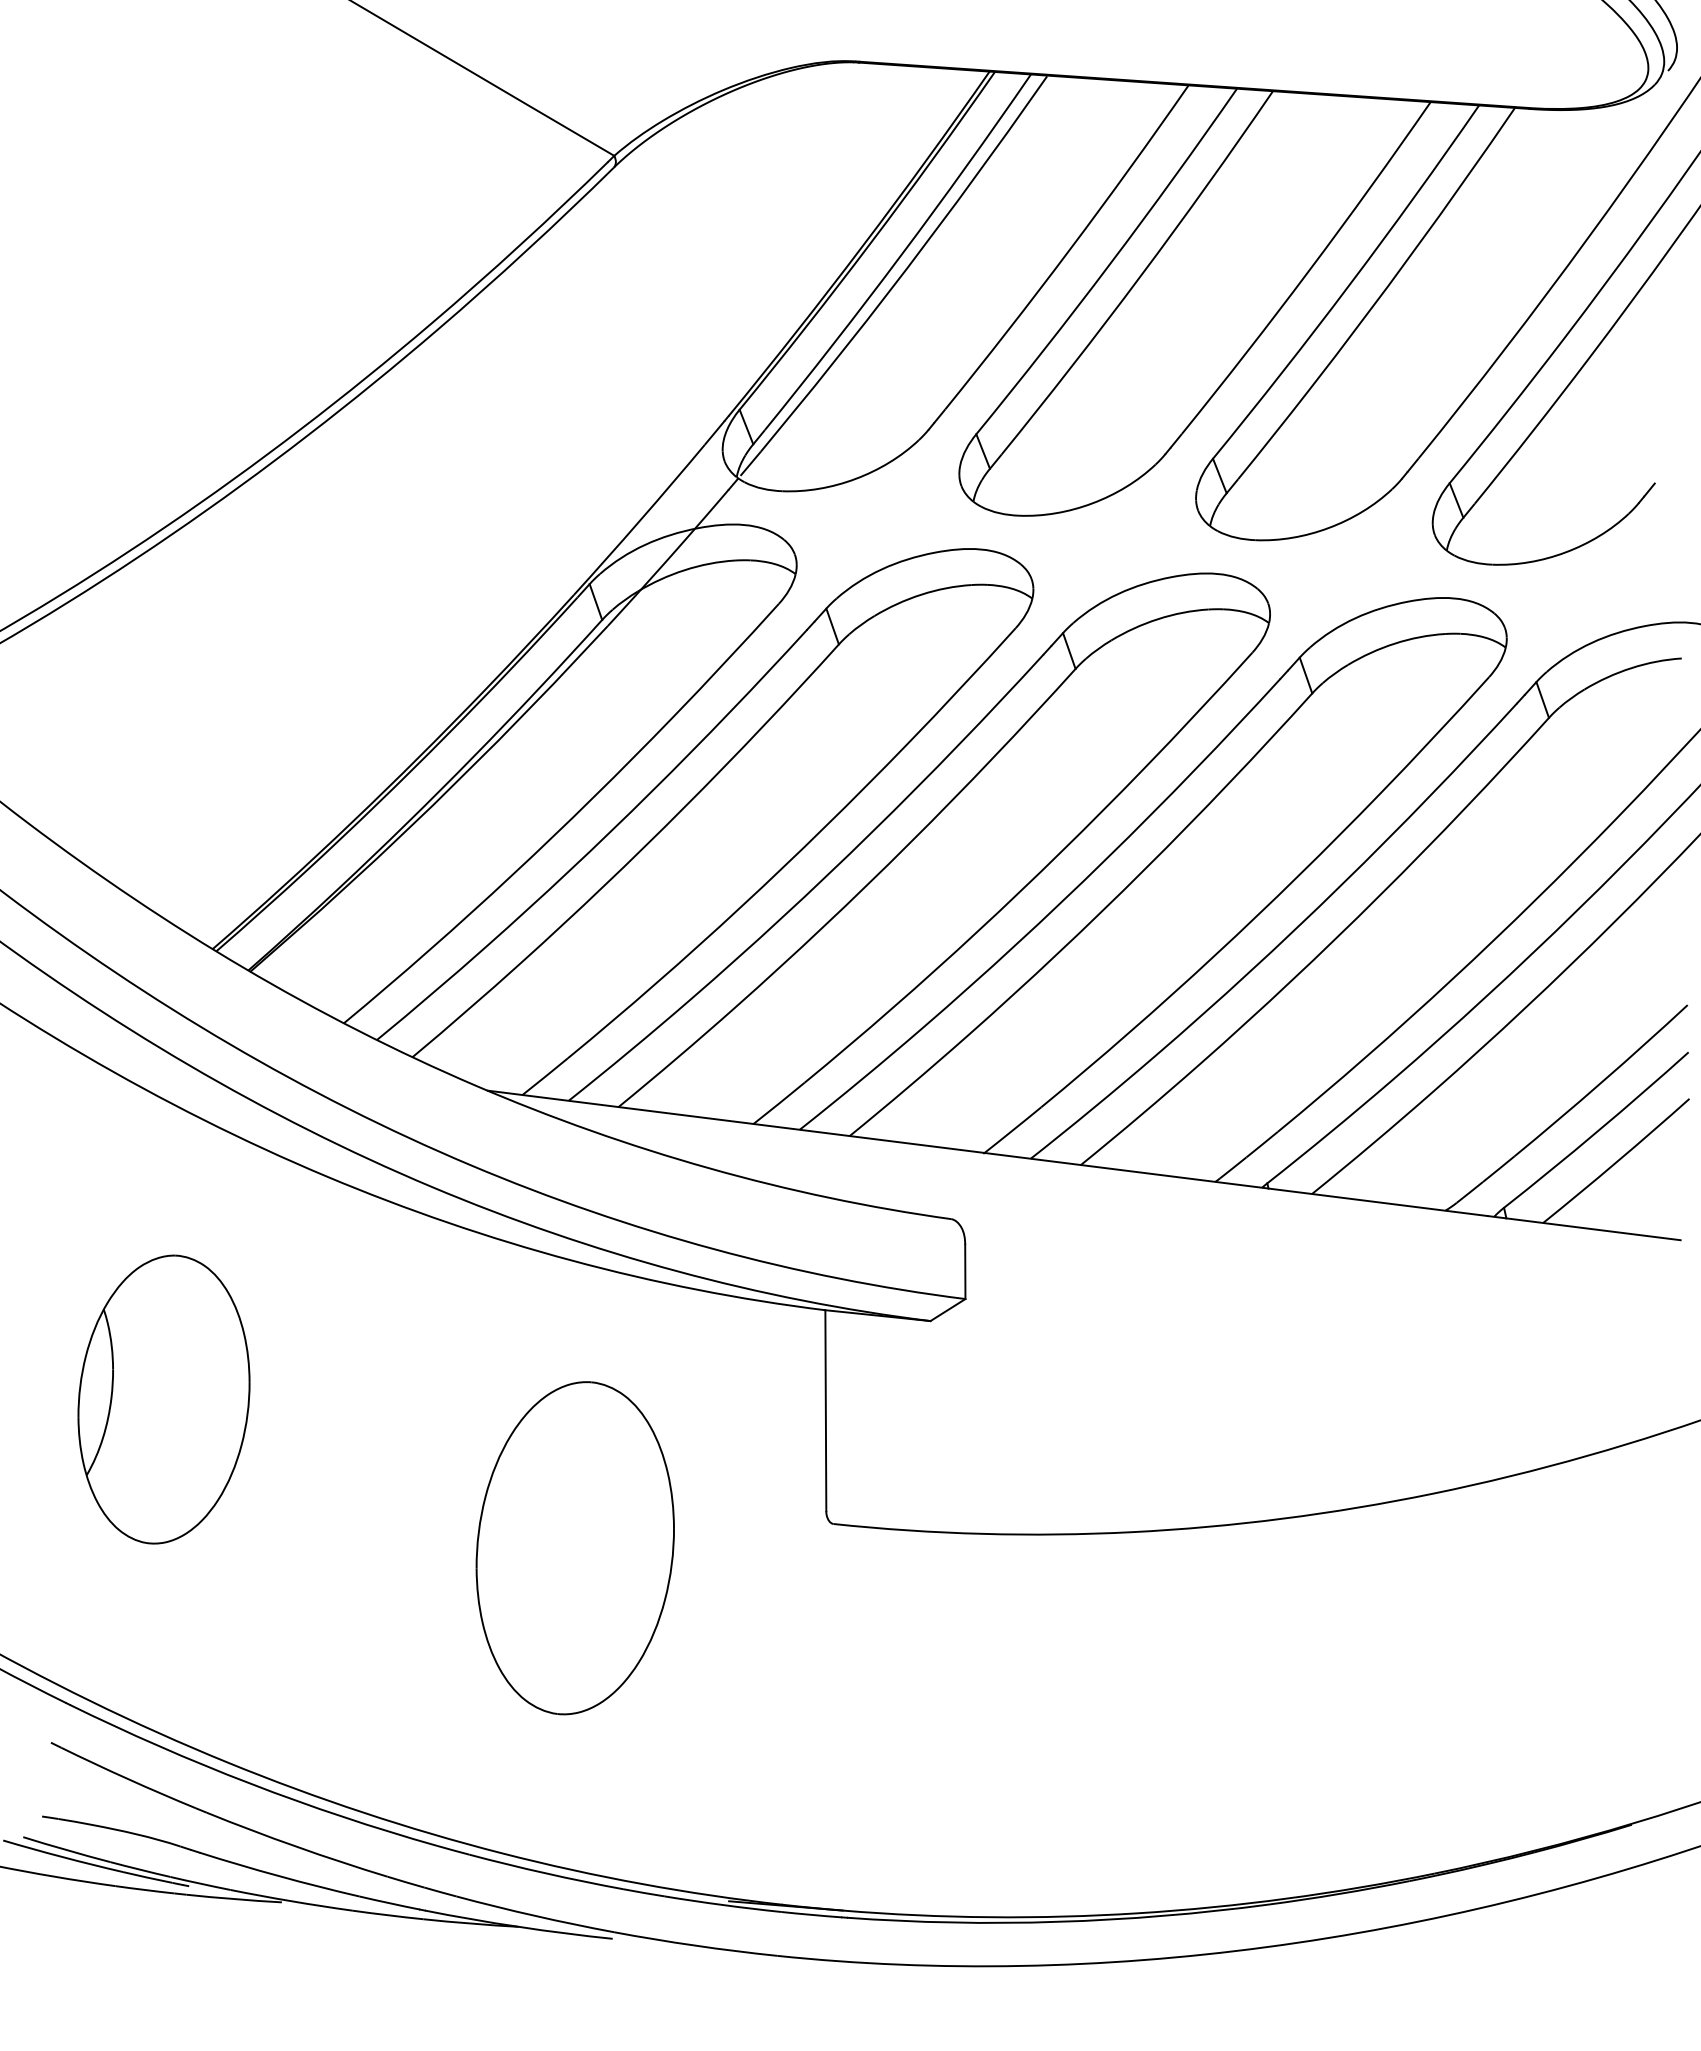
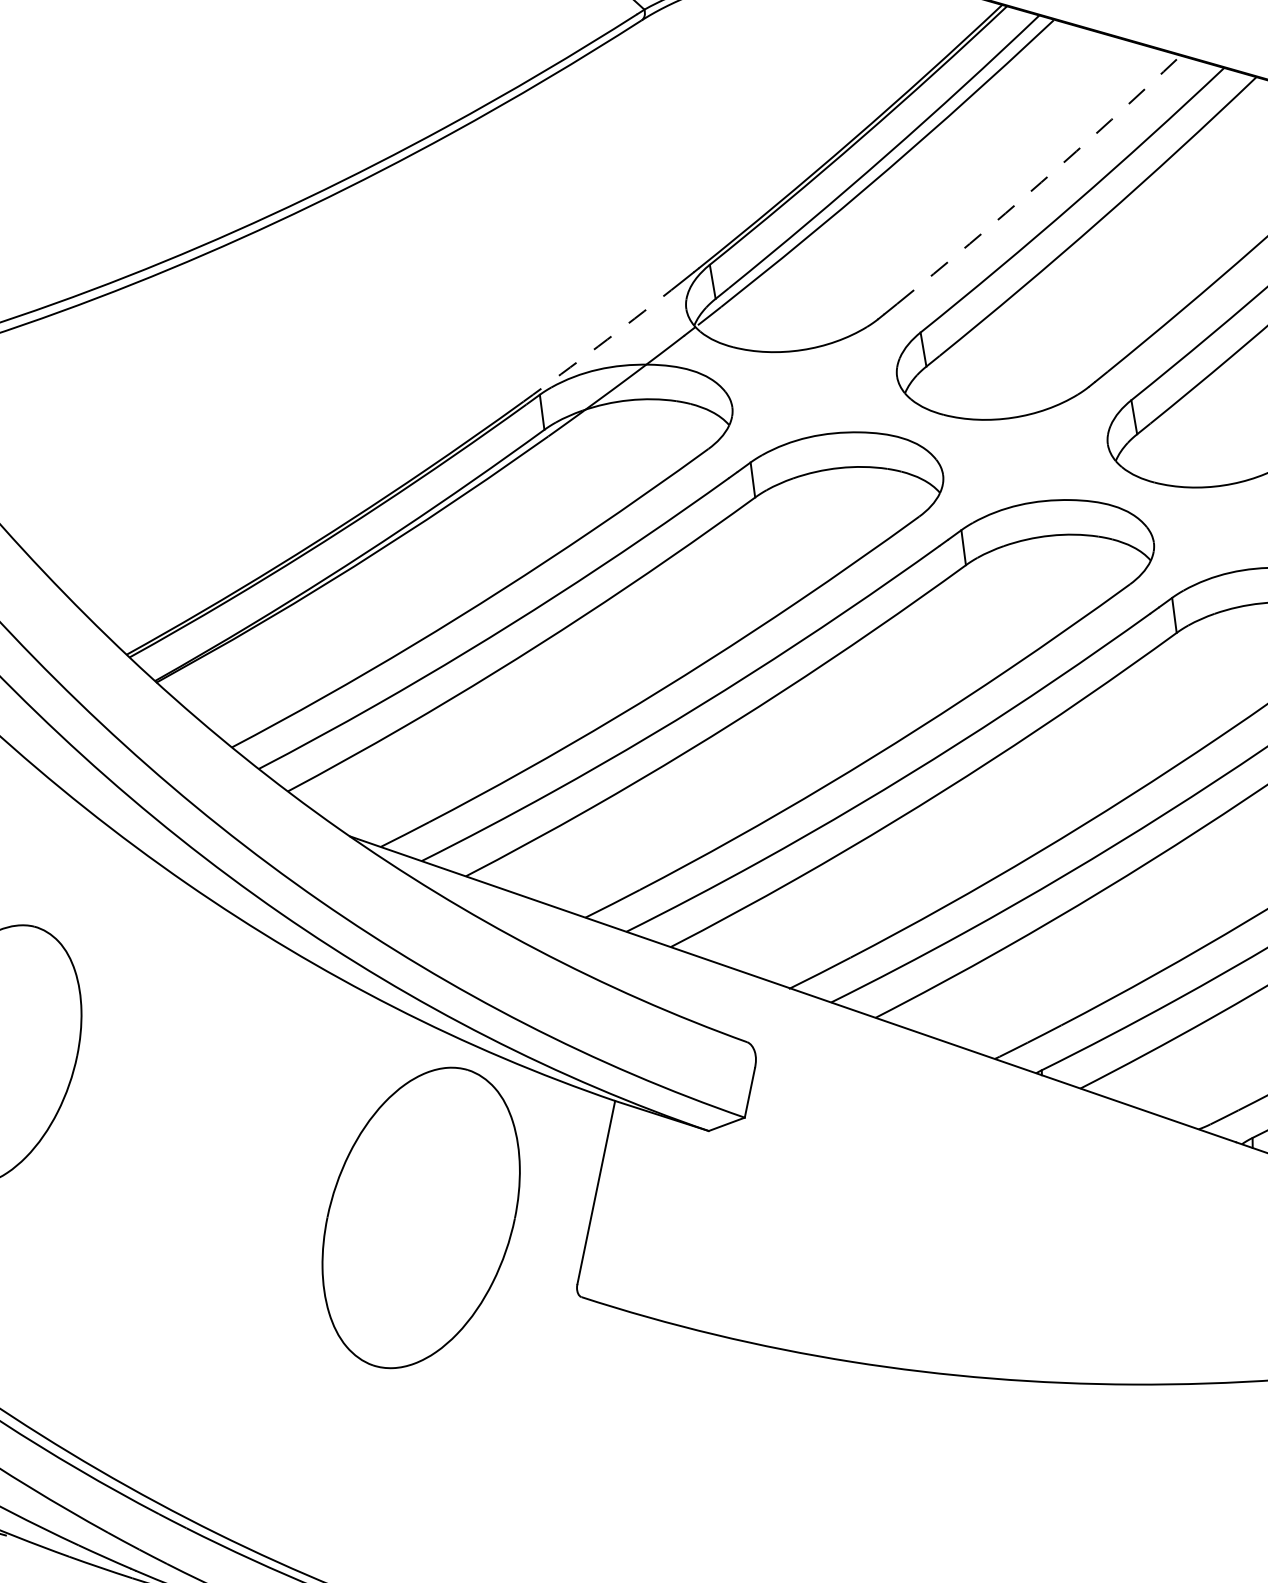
arc: (1069, 249) -> (1040, 182), solid -> dashed
arc: (640, 520) -> (598, 346), solid -> dashed
part: (574, 1548) -> (420, 1218), moved

